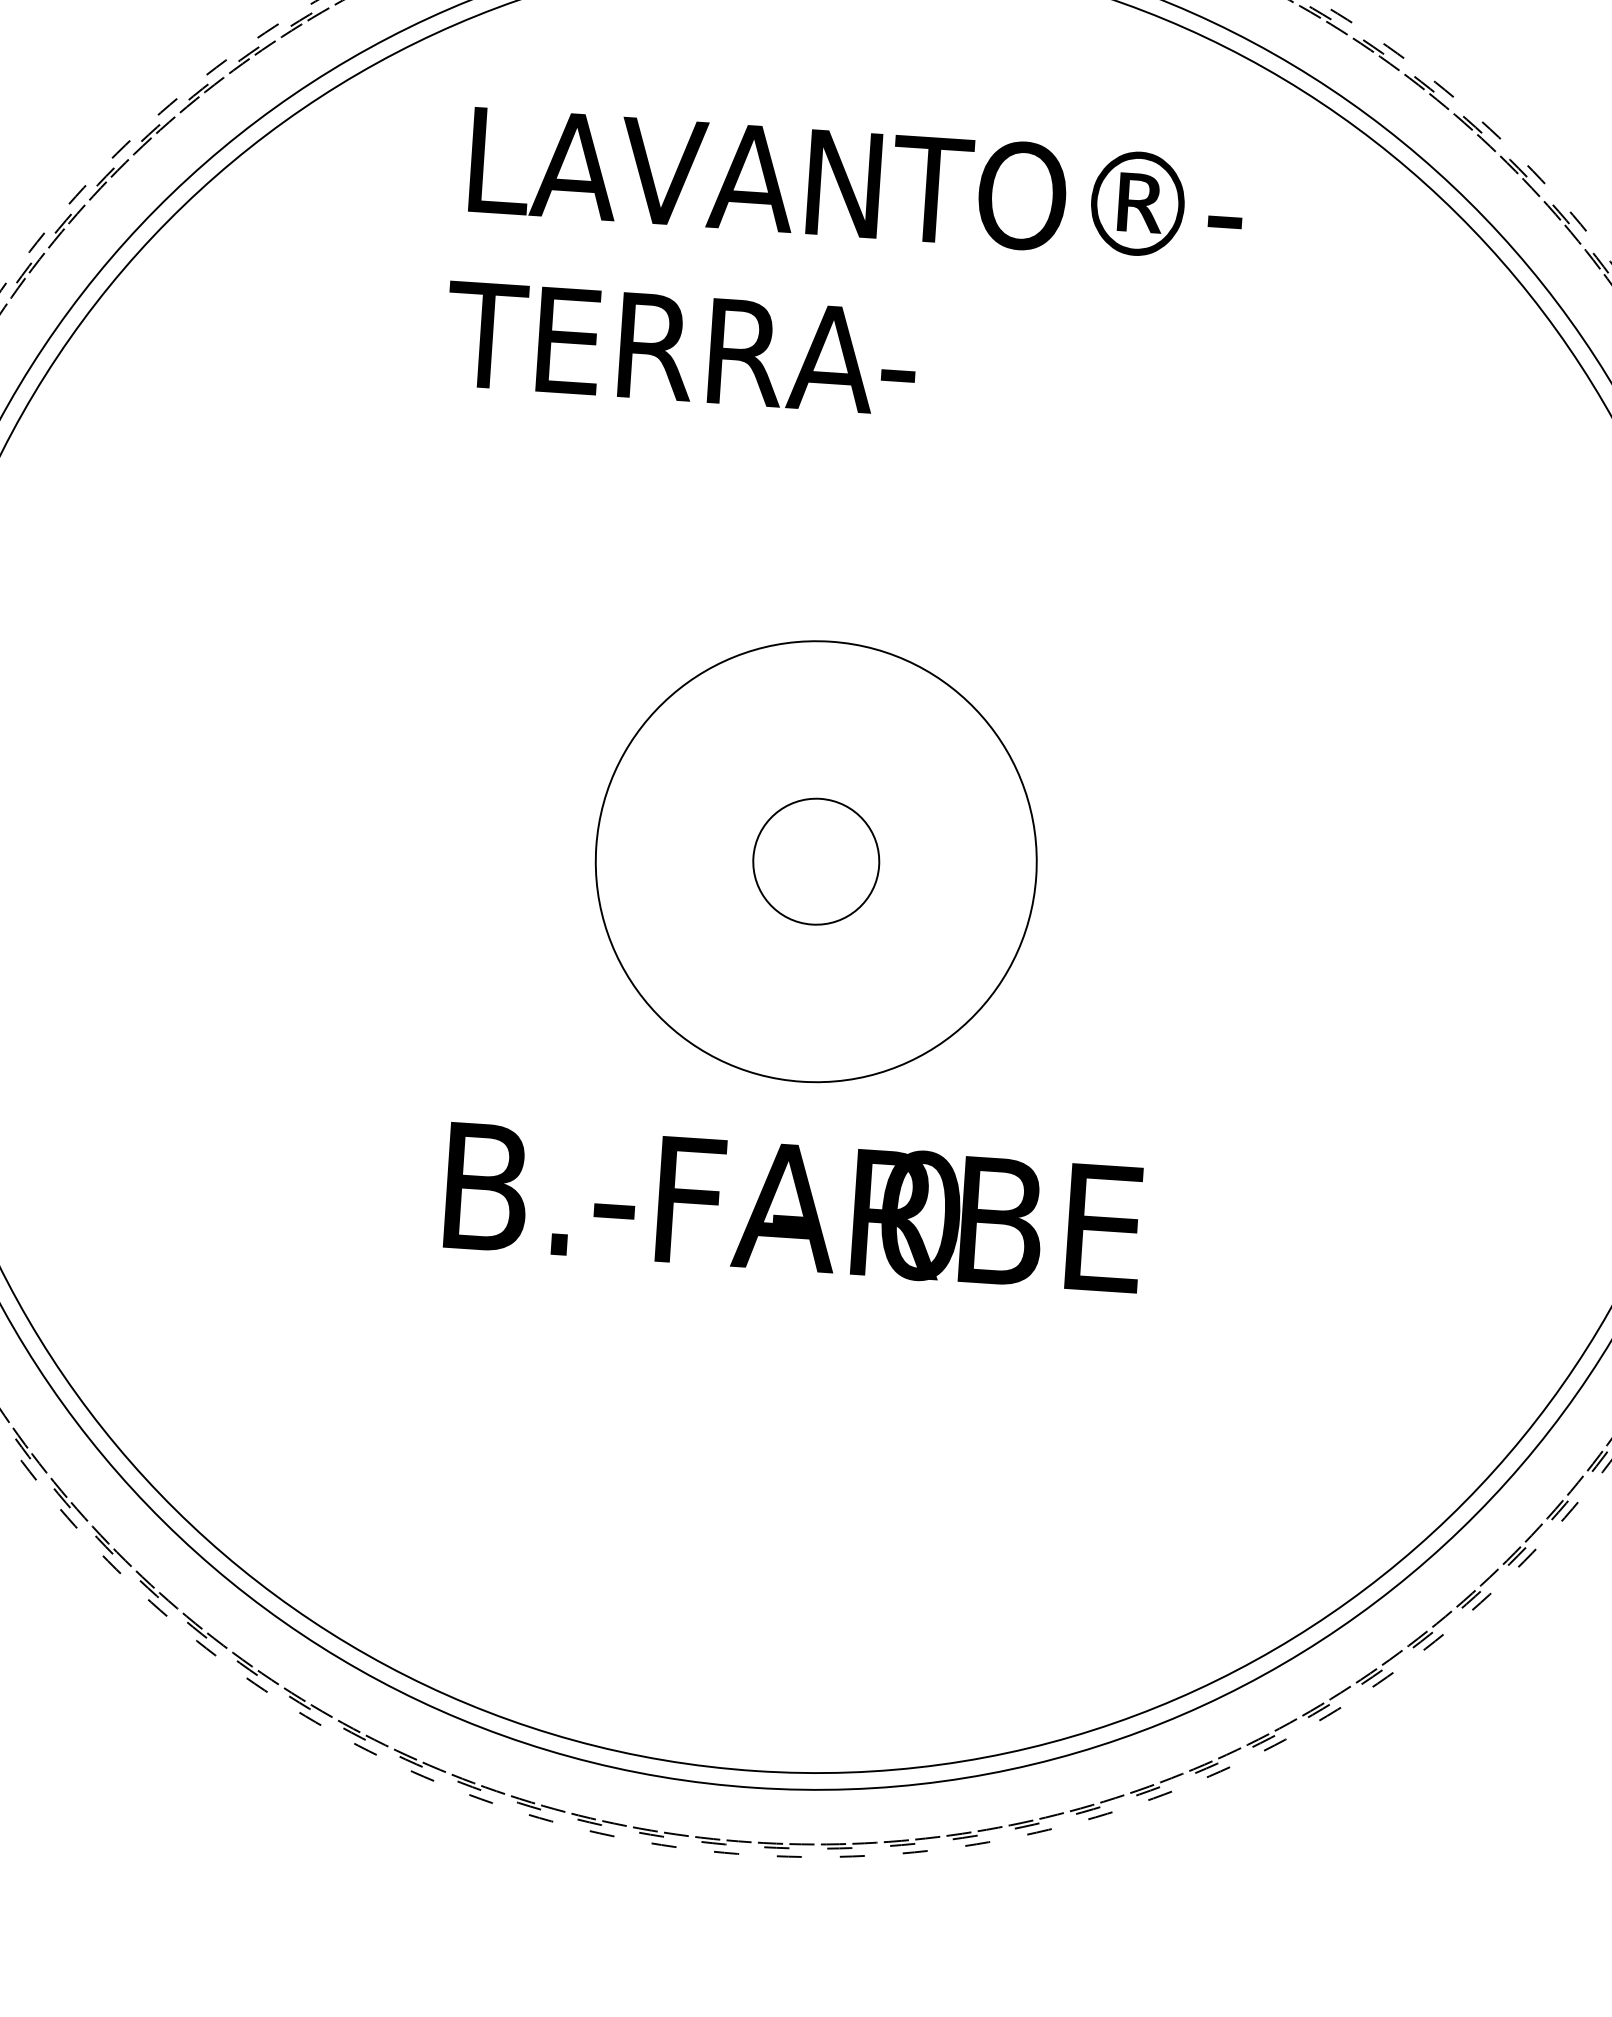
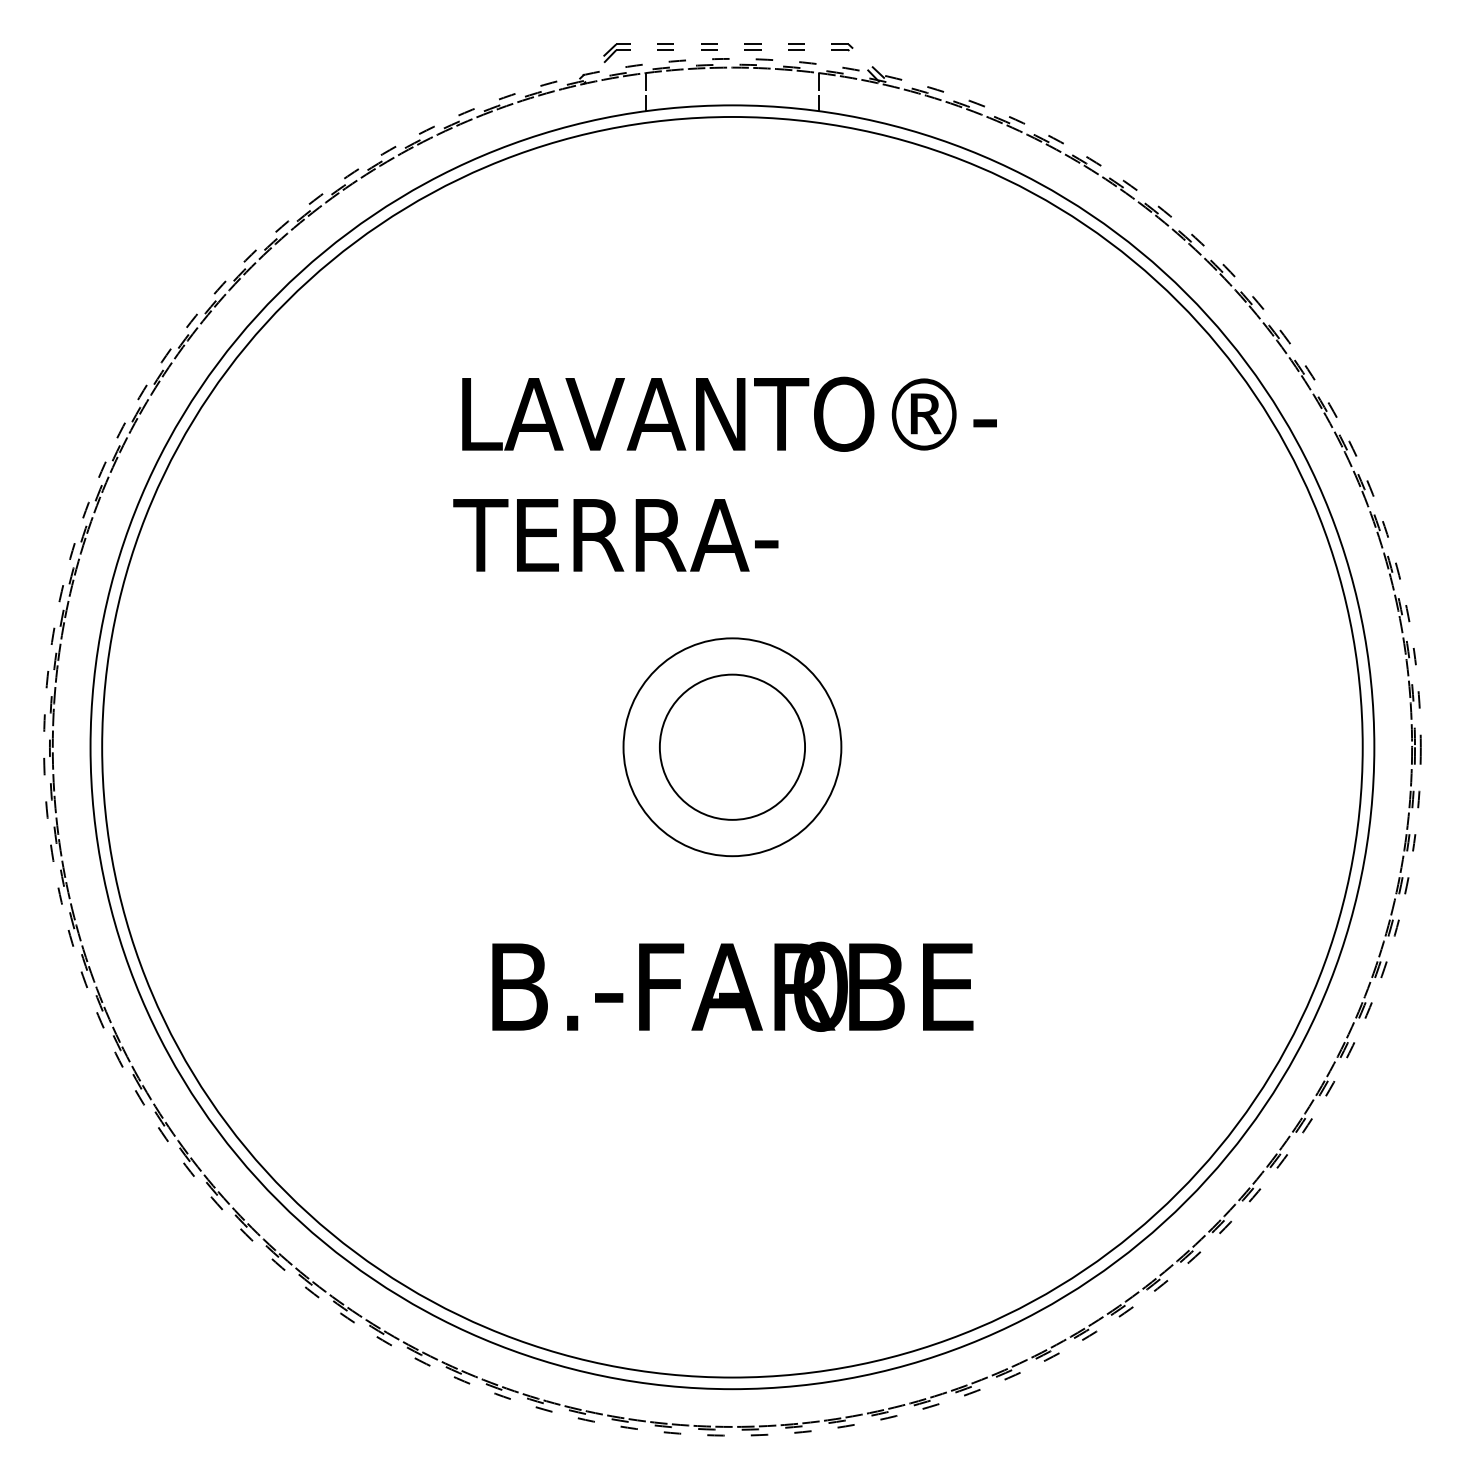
text: (844, 269) -> (724, 473), moved
circle: (816, 860) -> (732, 746), size x1.67
circle: (816, 862) -> (732, 747), size x0.71

